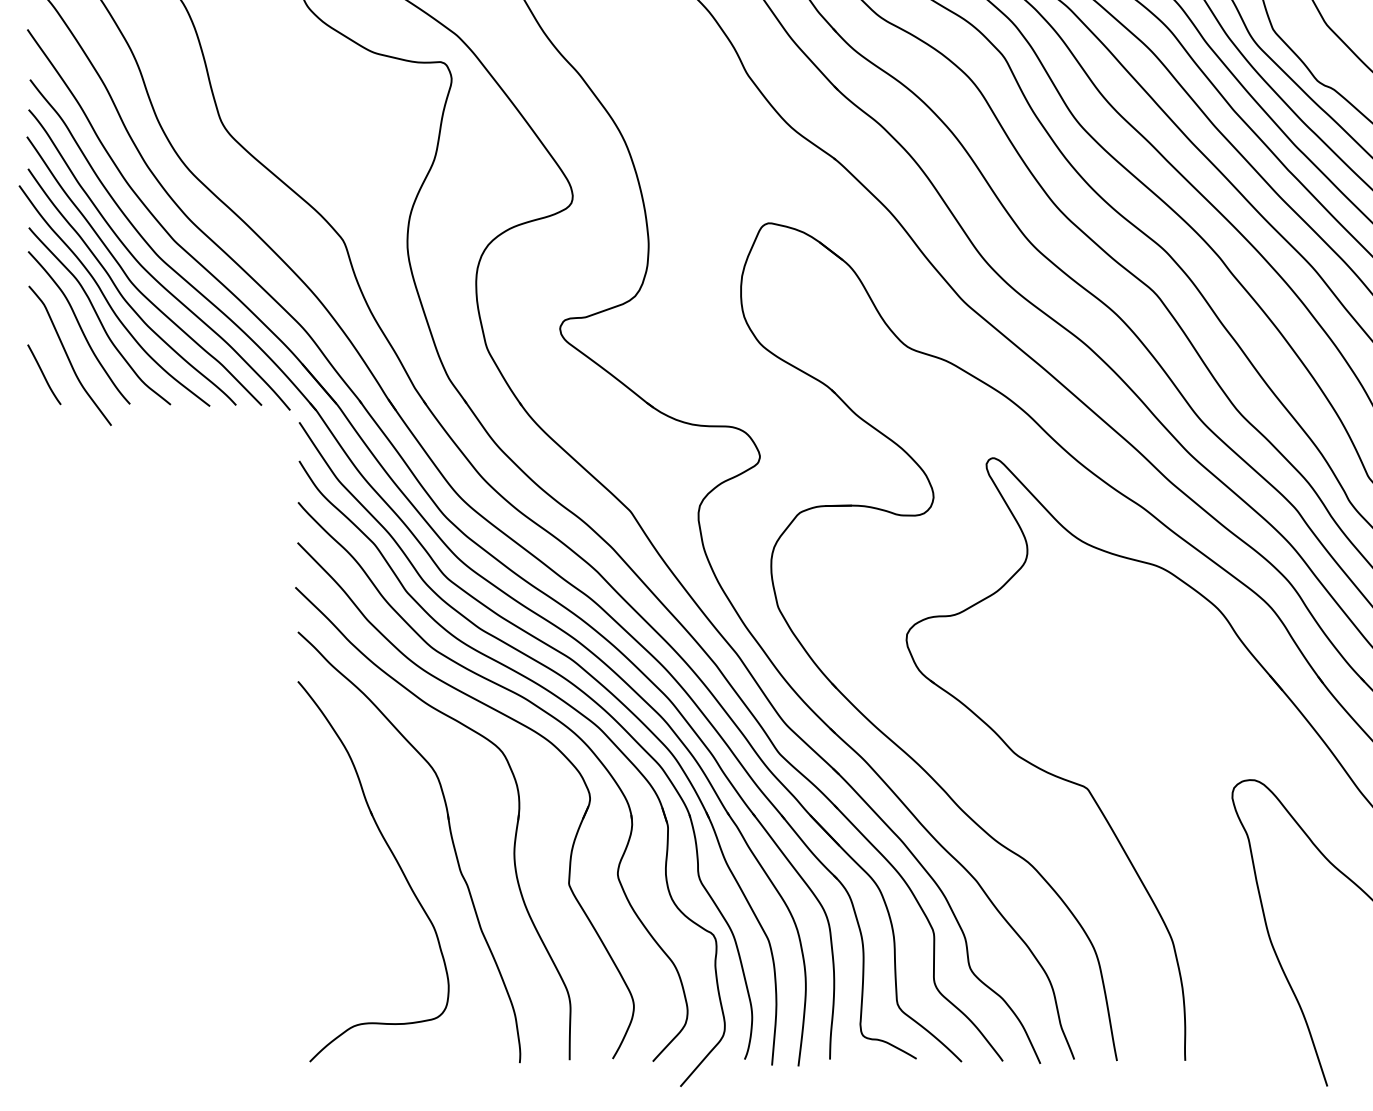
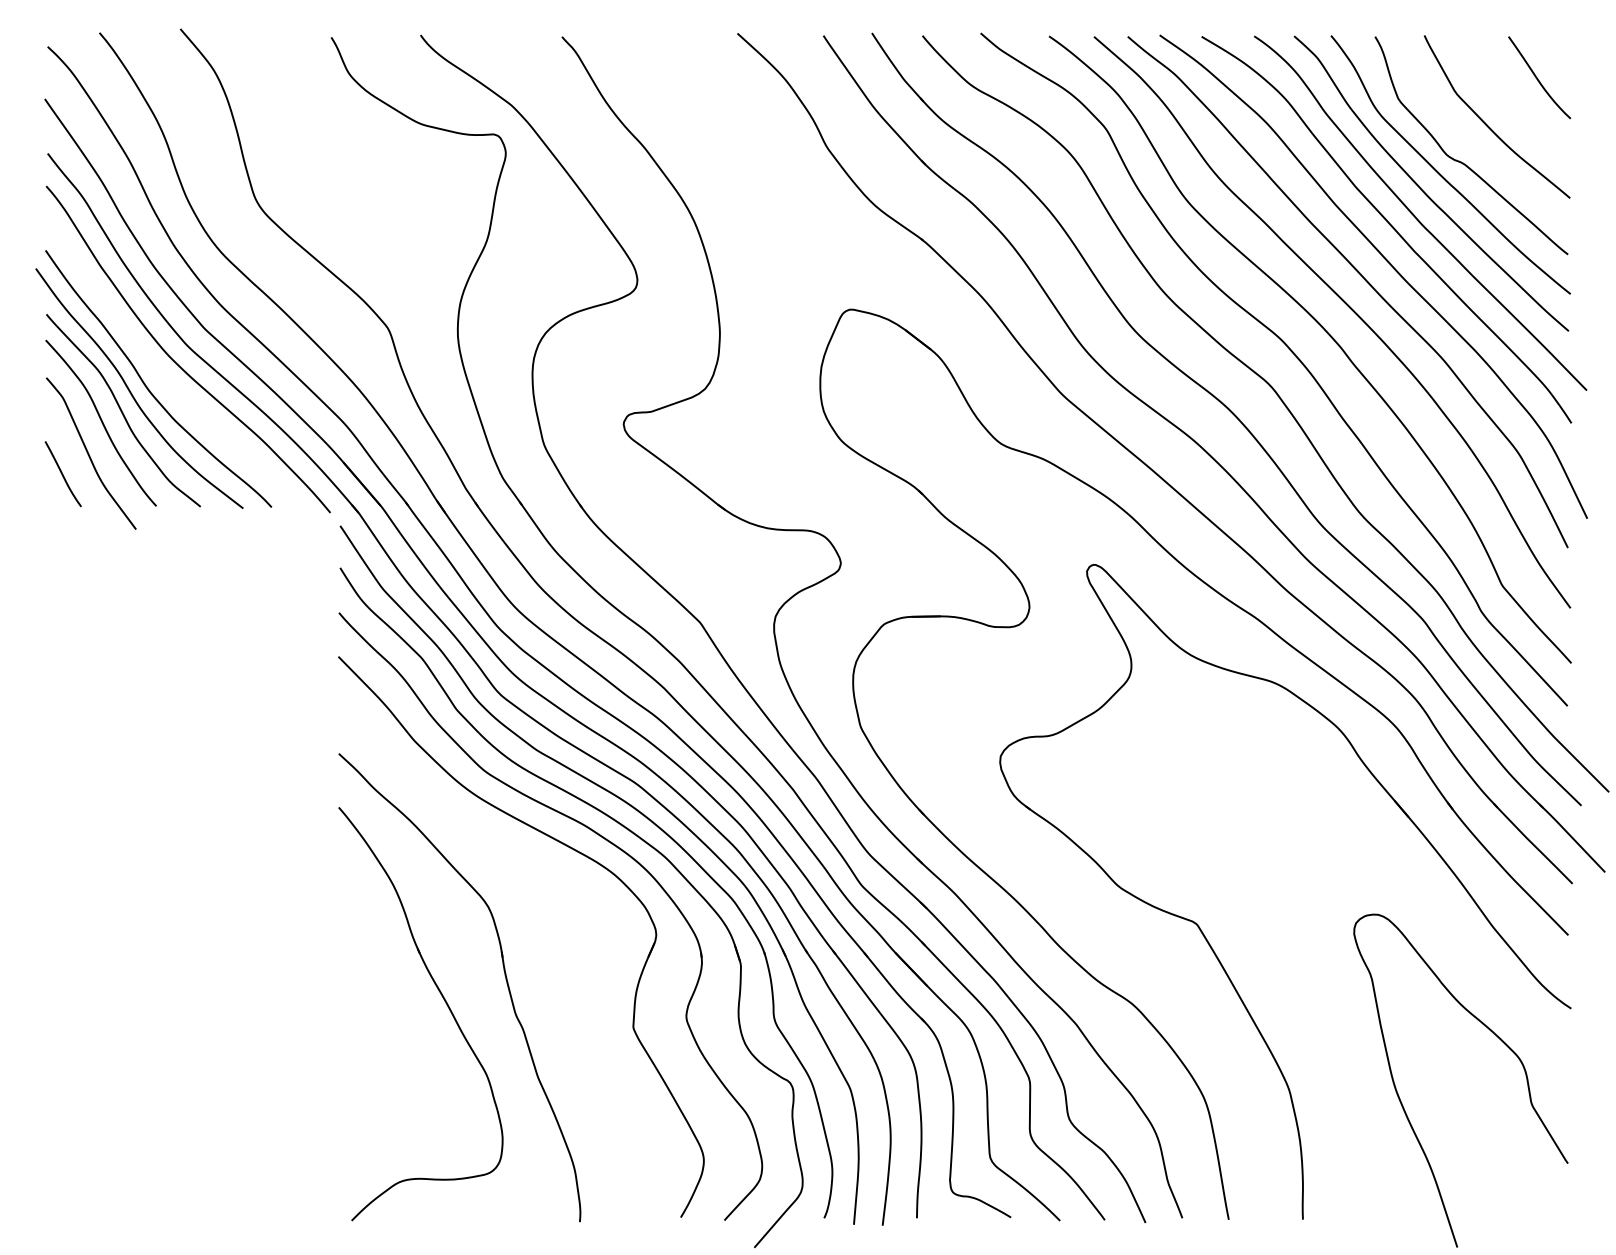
curve: (131, 280) -> (157, 371), removed
part: (514, 834) -> (574, 973), removed

